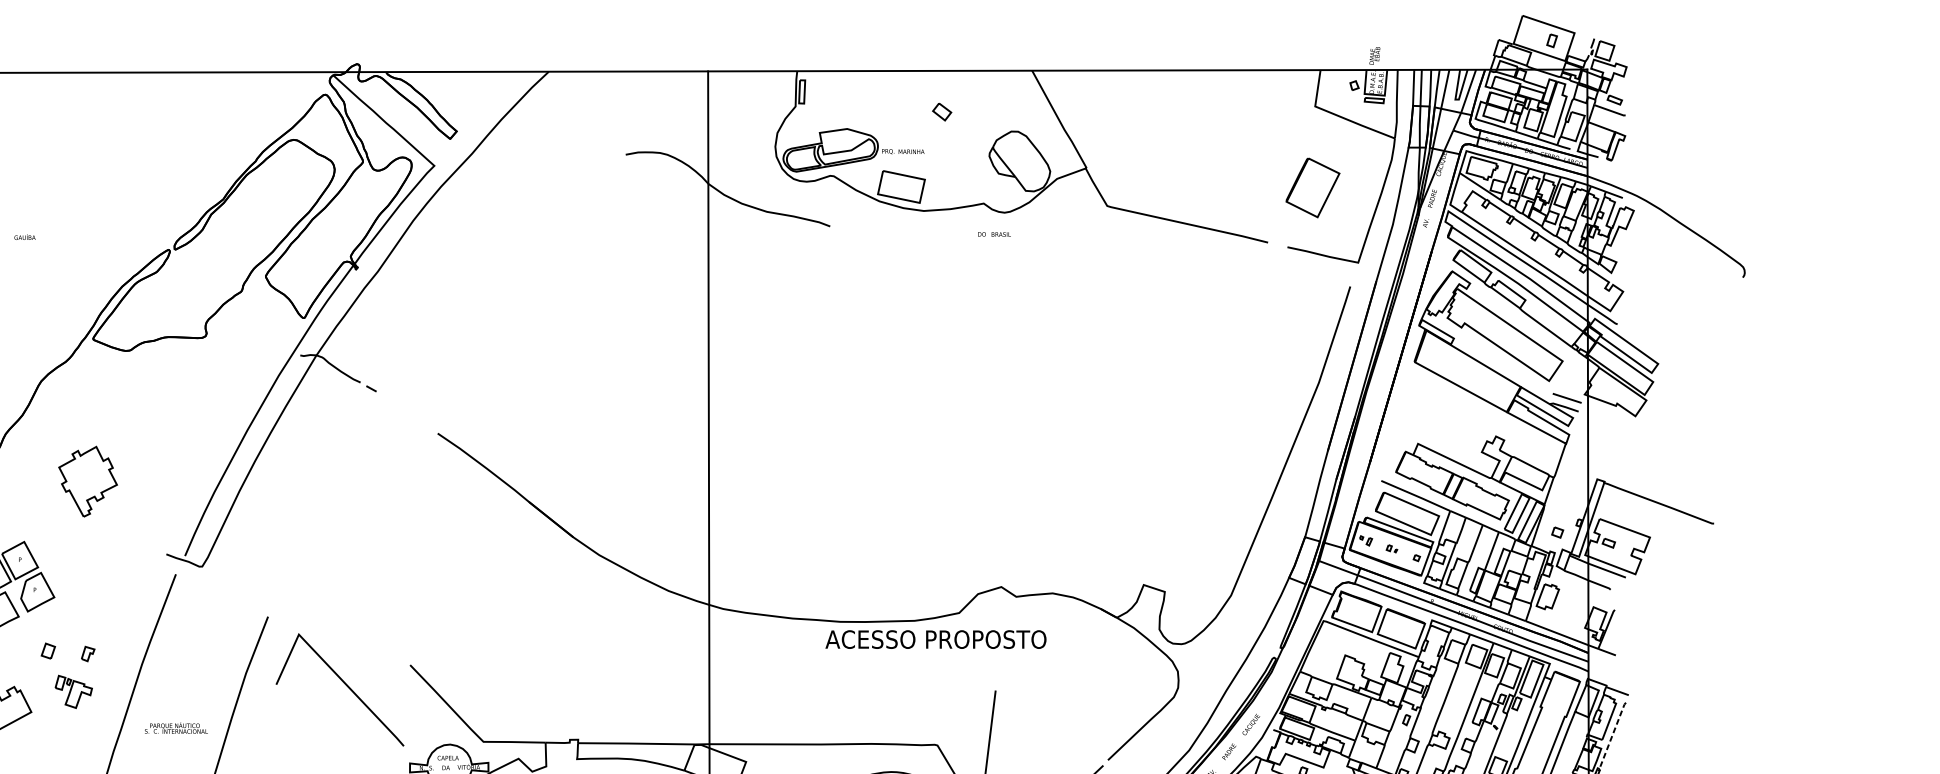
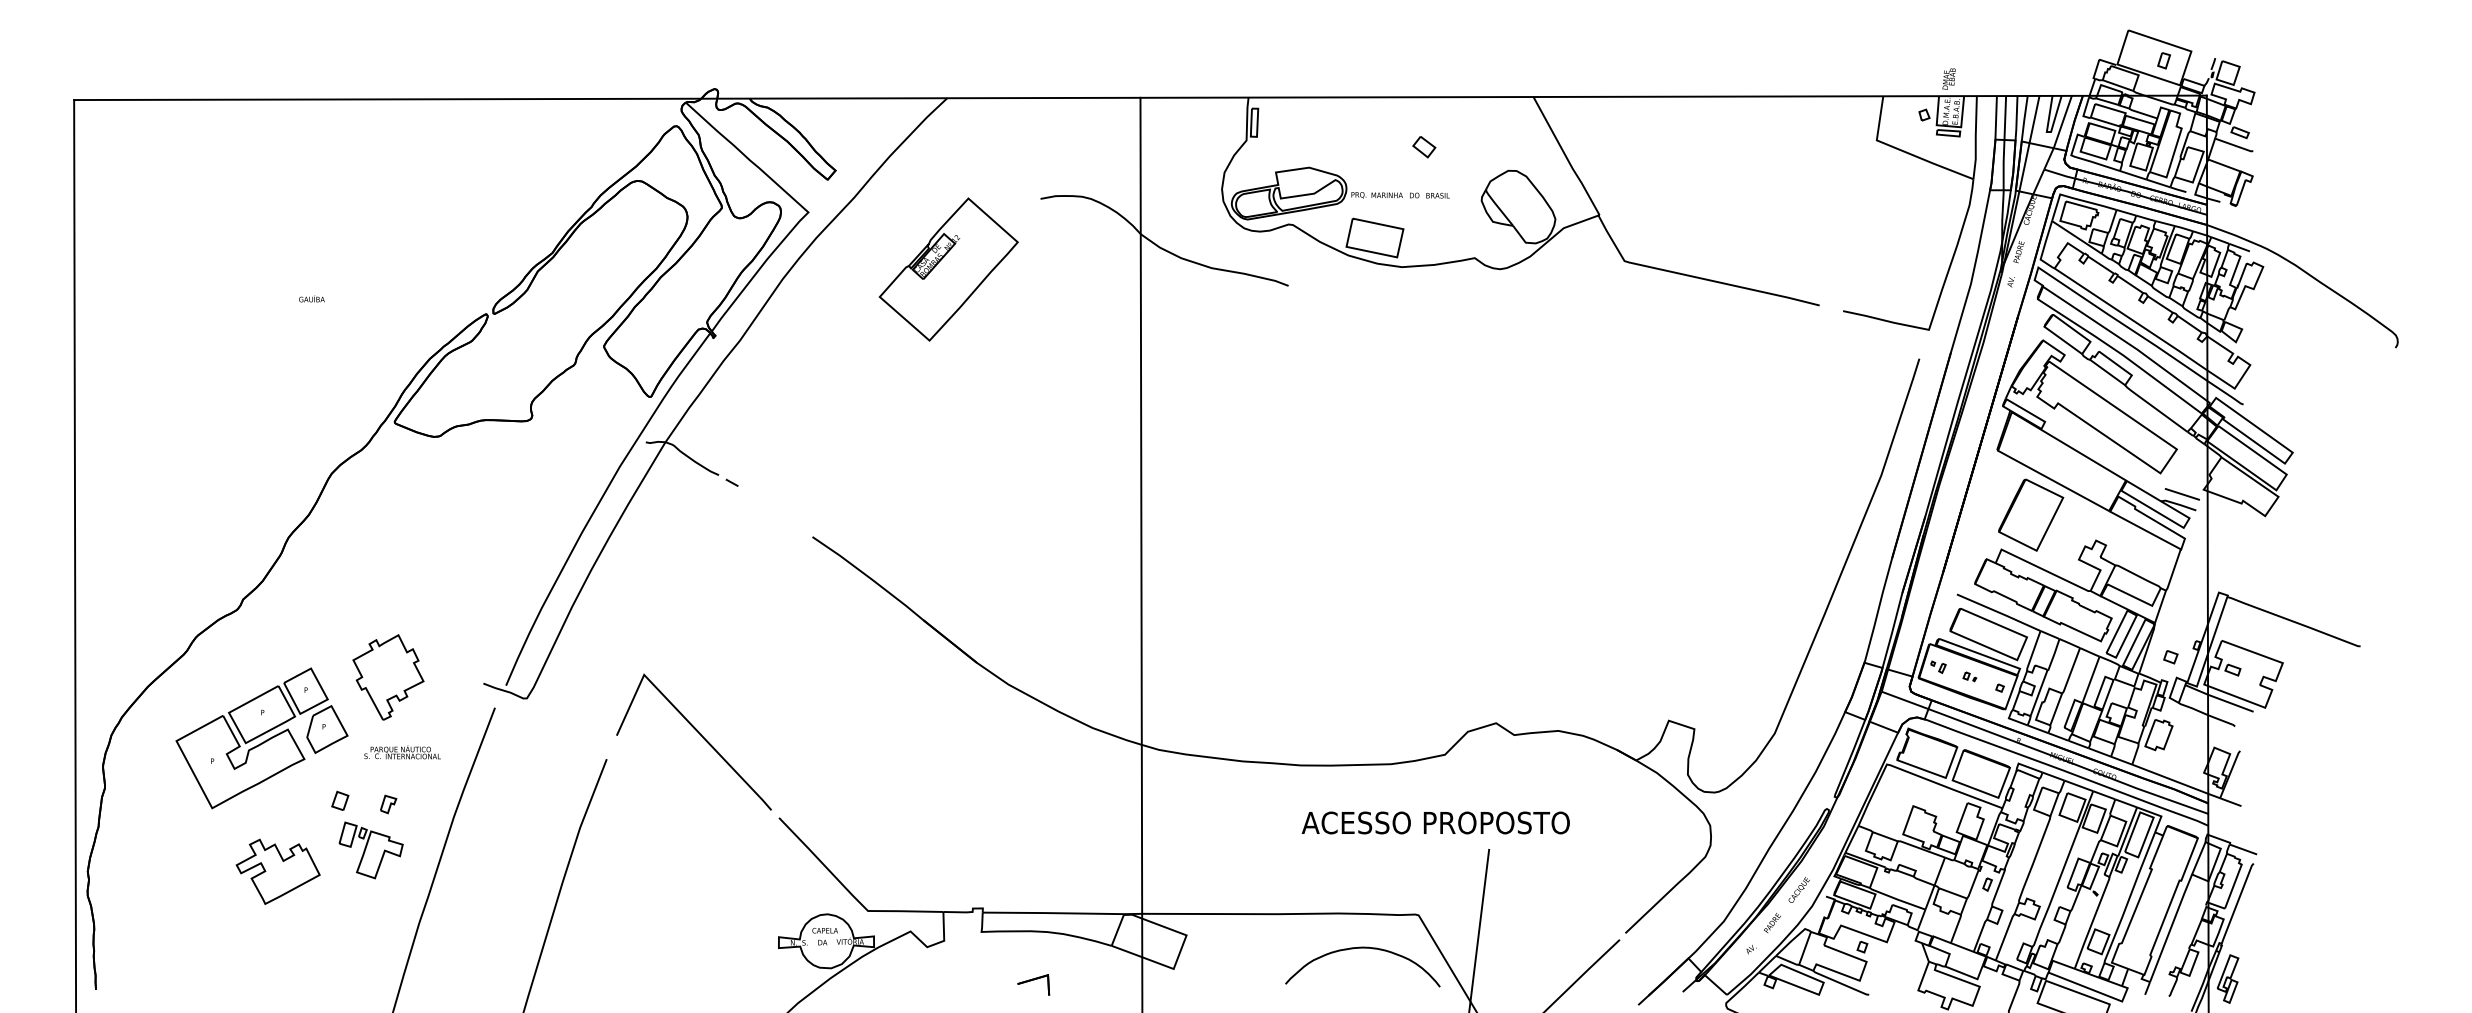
part: (1313, 187) -> (2031, 514), moved
part: (549, 212) -> (948, 269), added
text: (994, 234) -> (1429, 195), moved
part: (88, 481) -> (388, 677), moved
text: (935, 639) -> (1435, 822), moved
line: (344, 683) -> (699, 734), moved
part: (73, 691) -> (370, 850), size x1.43
text: (176, 728) -> (402, 752), moved
line: (1612, 735) -> (2237, 903), dashed -> solid

